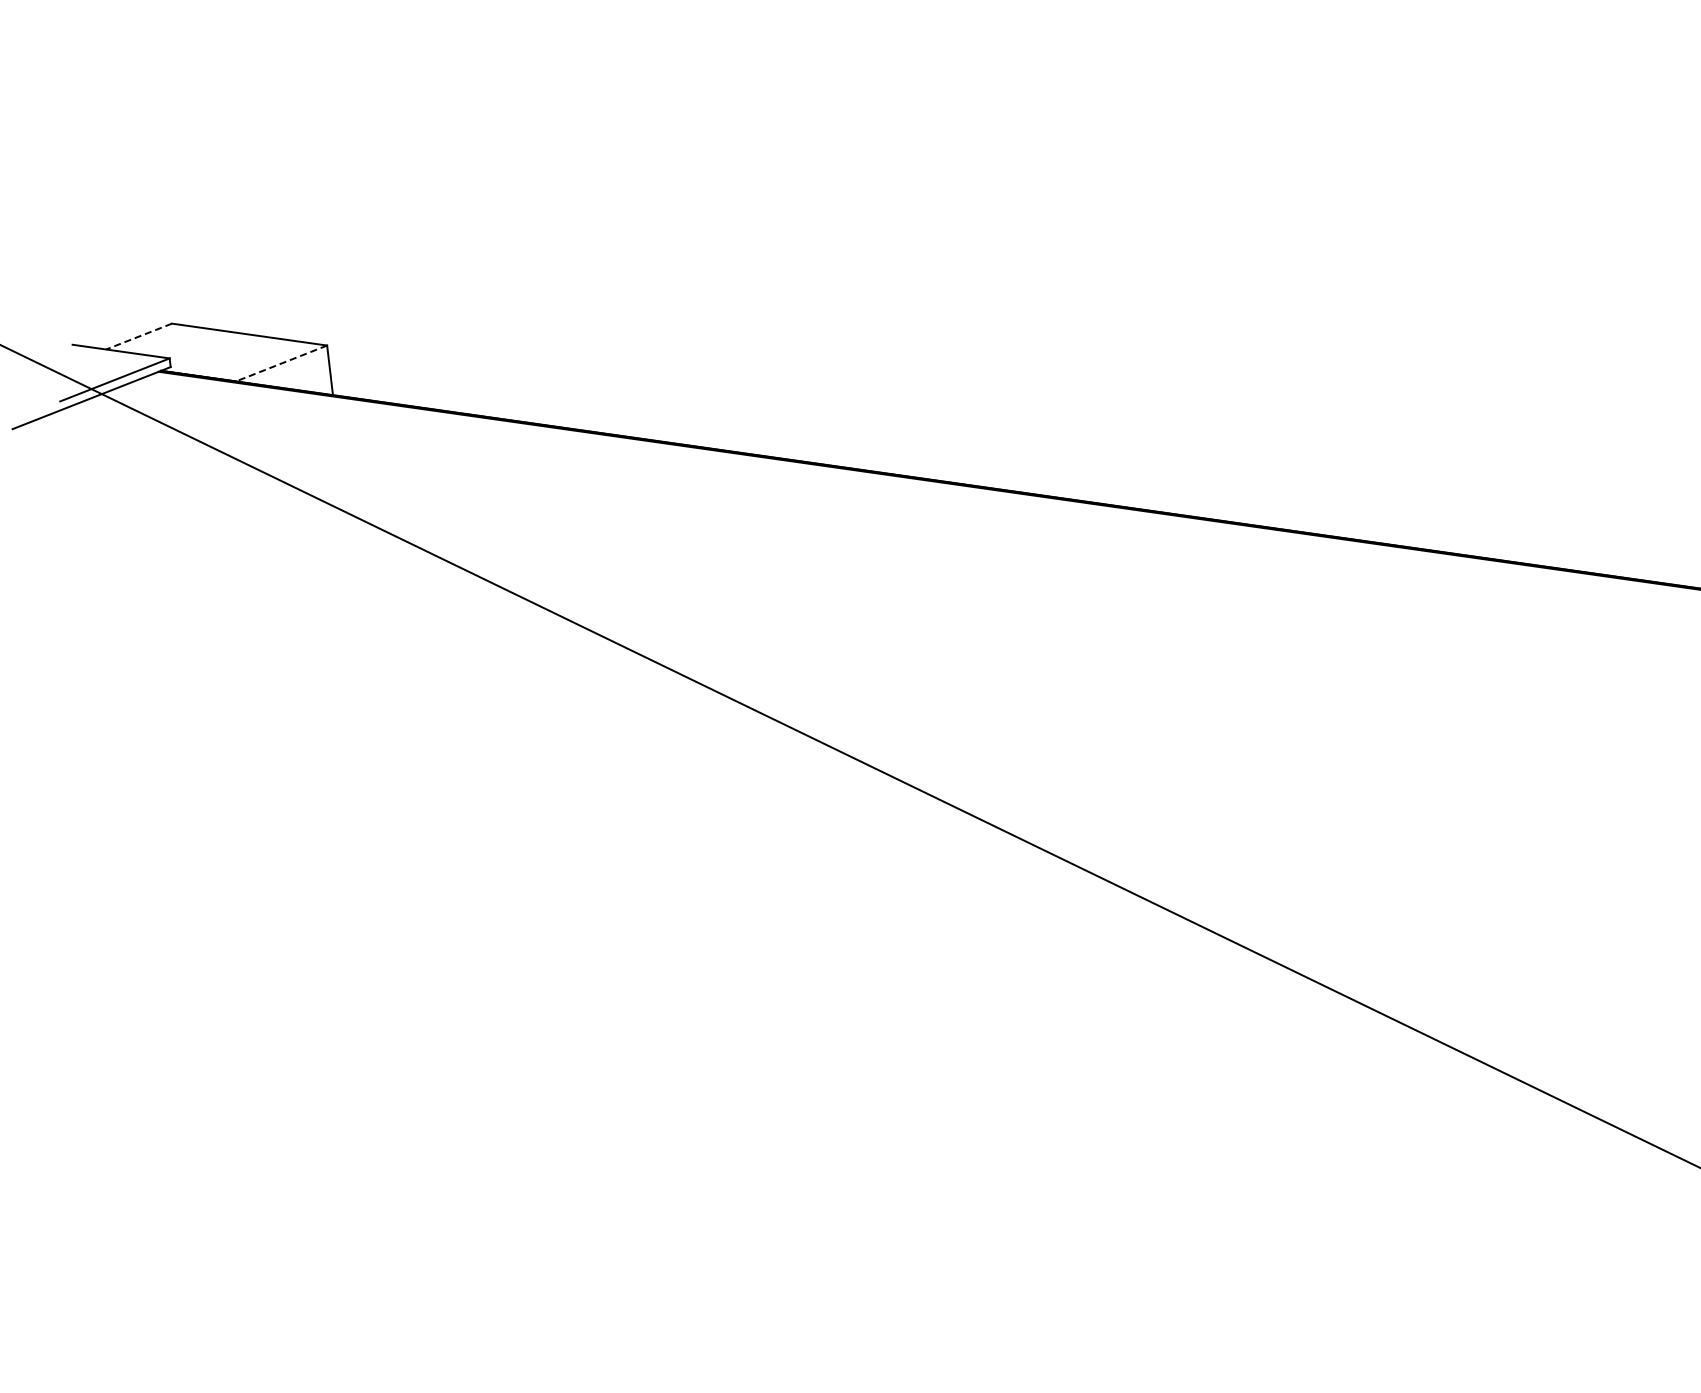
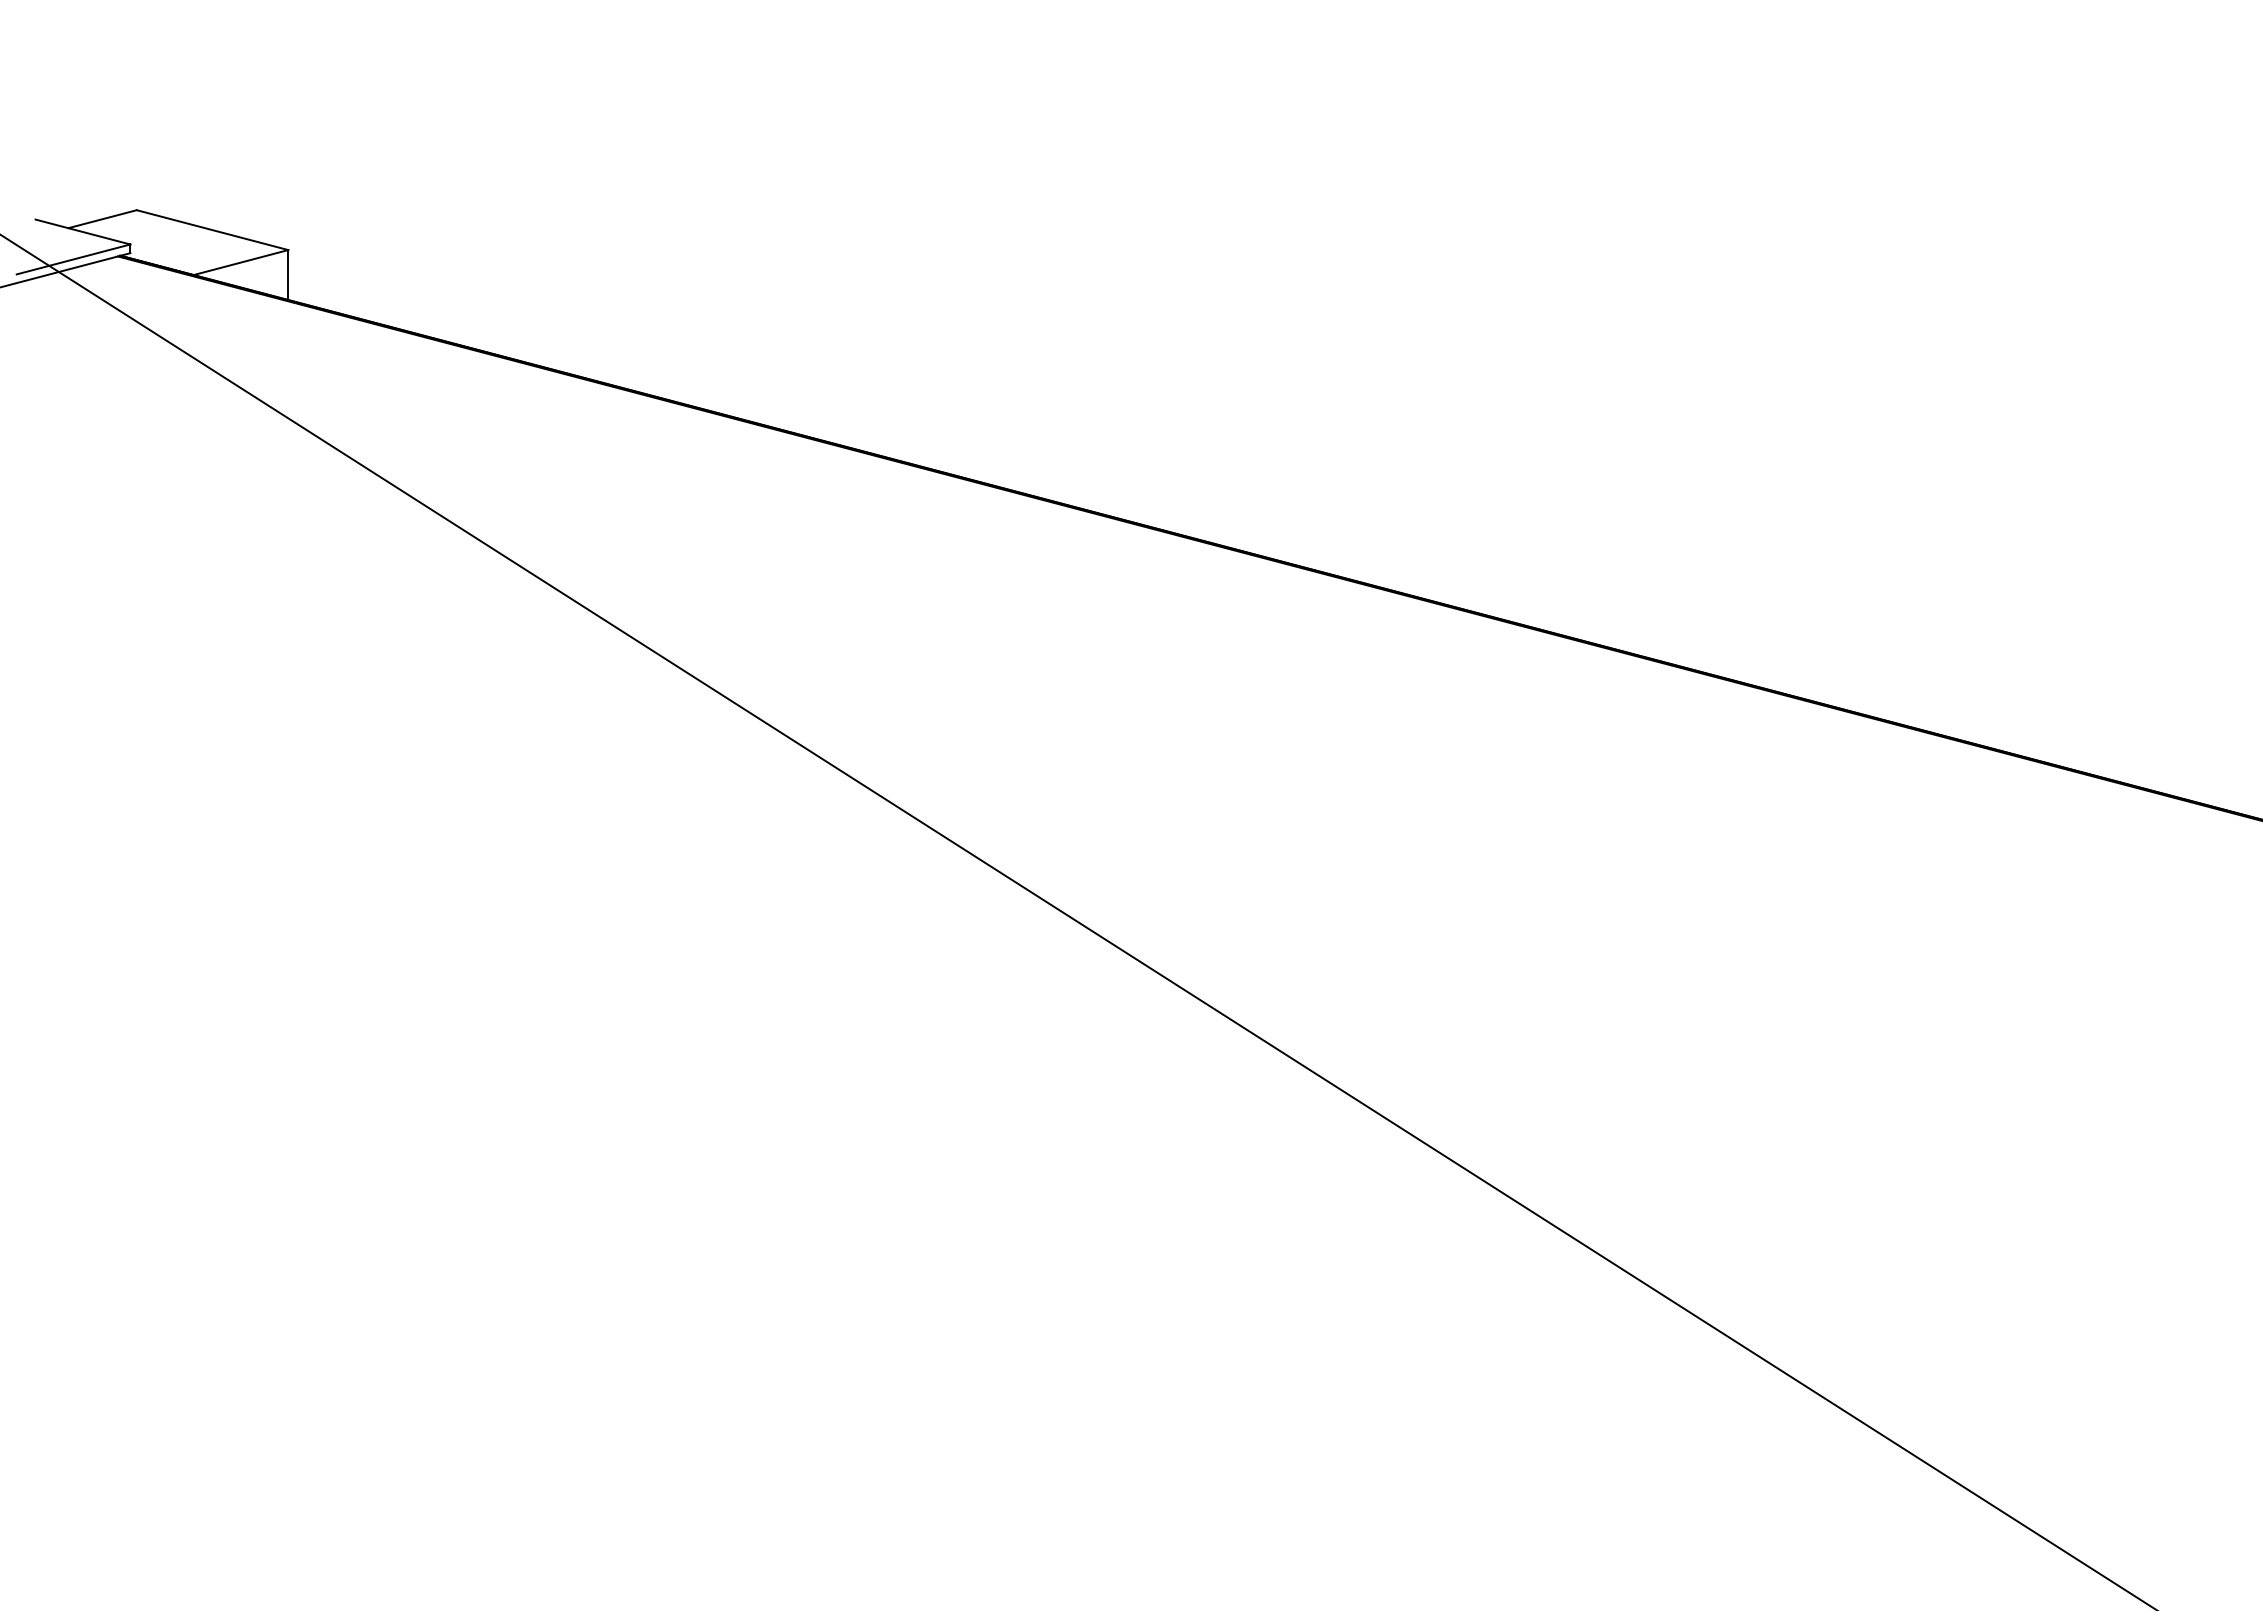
line: (139, 336) -> (102, 219), dashed -> solid
line: (281, 363) -> (240, 262), dashed -> solid

